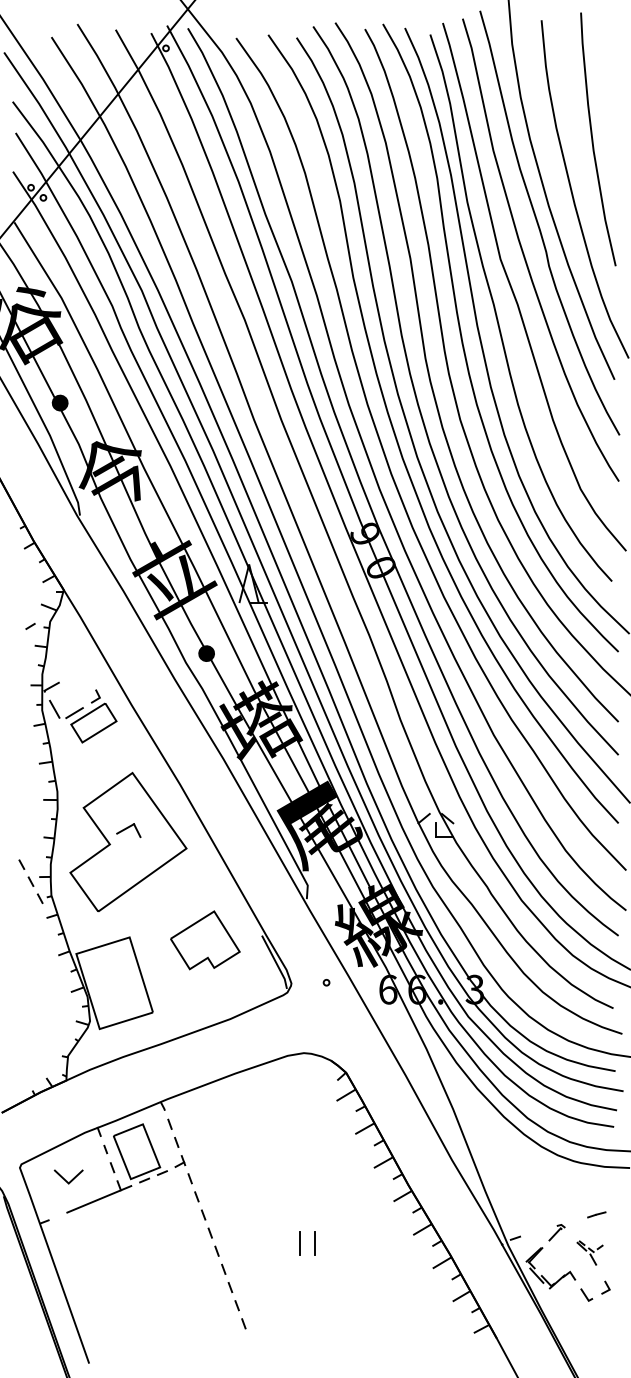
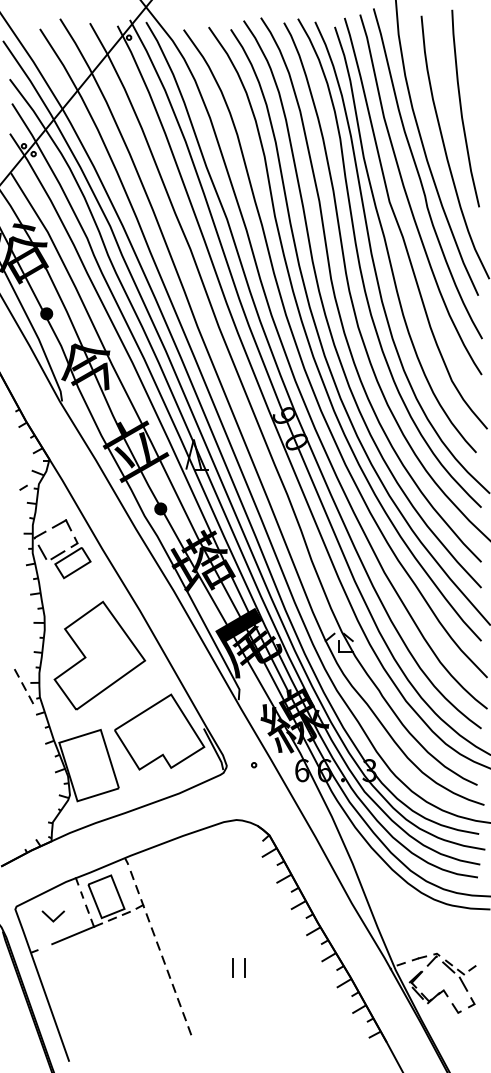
part: (128, 830) -> (61, 525), moved
part: (205, 940) -> (159, 732), size x1.67
line: (596, 1214) -> (419, 958), moved
part: (589, 1252) -> (458, 975), size x1.67

